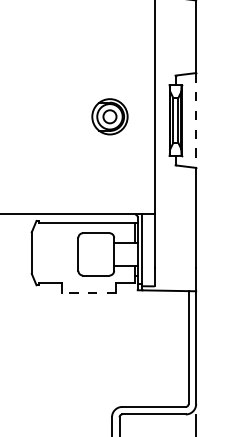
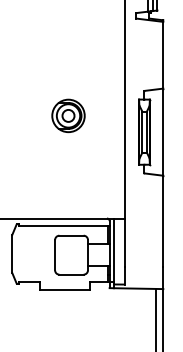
part: (109, 116) -> (68, 115), moved
line: (196, 121) -> (163, 133), dashed -> solid
line: (88, 292) -> (64, 290), dashed -> solid

